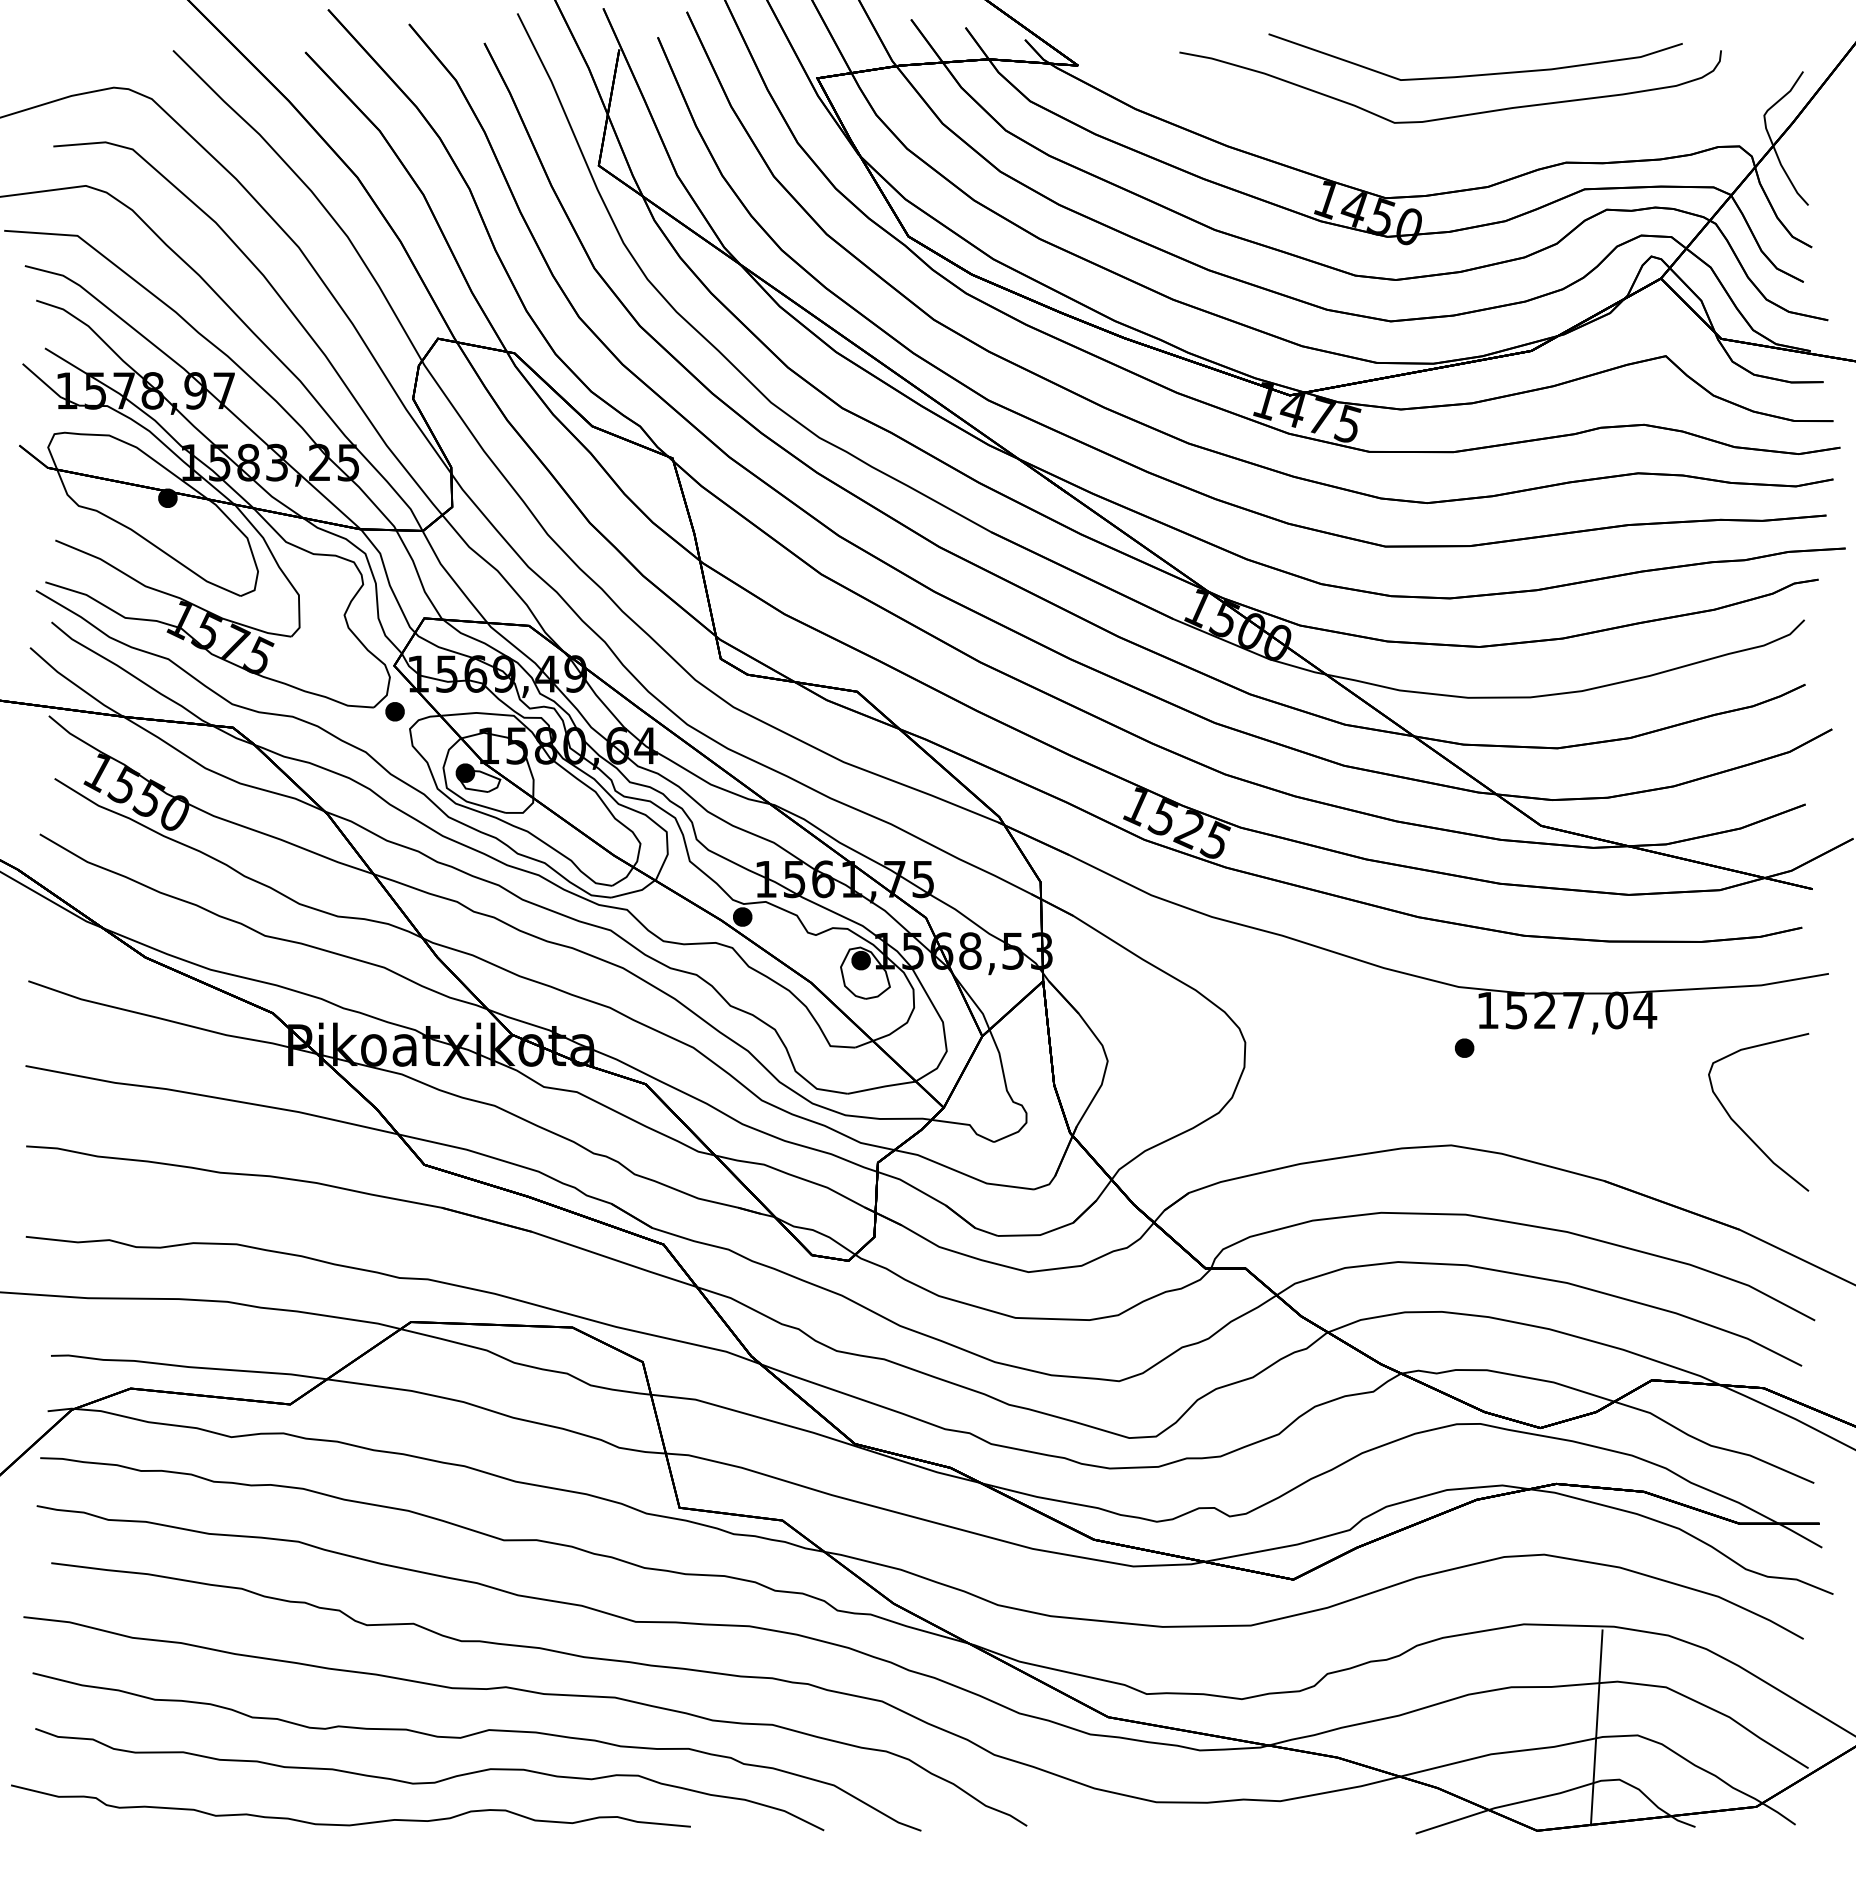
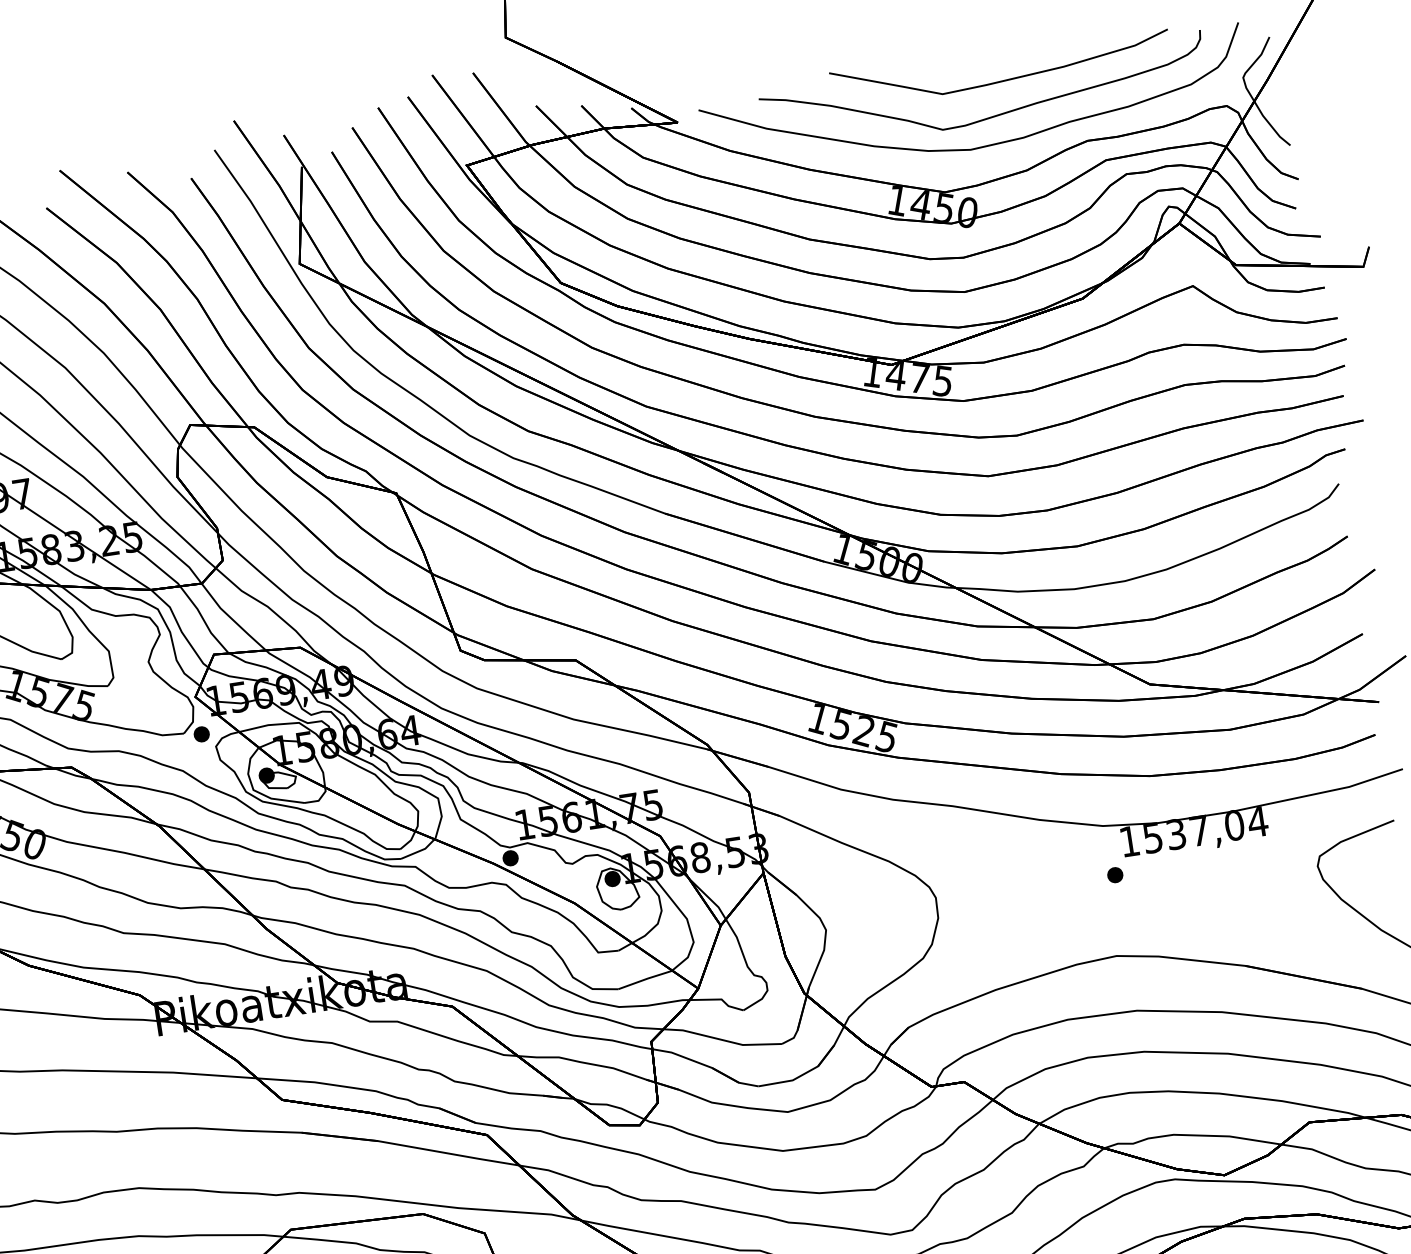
curve: (1440, 149) -> (983, 145), added
text: (1544, 1010) -> (1175, 834), 1527,04 -> 1537,04

